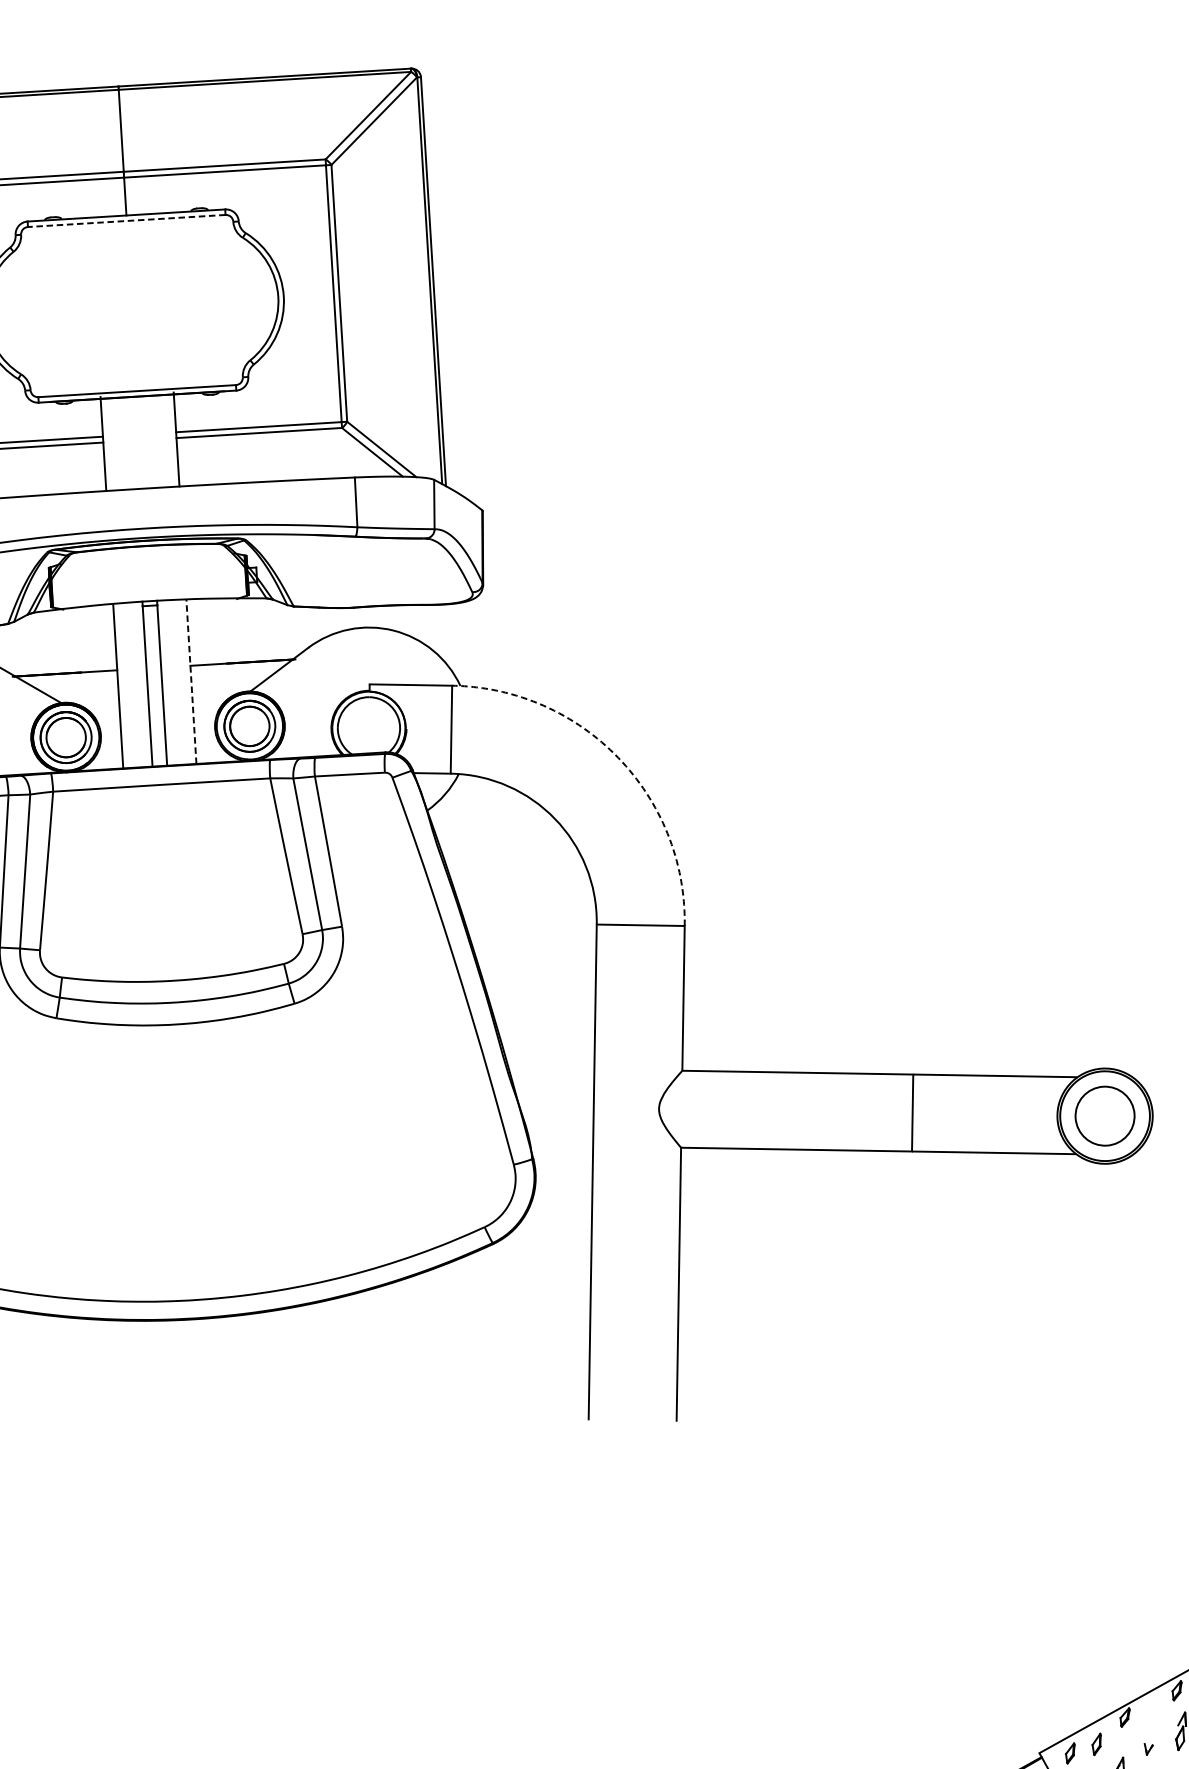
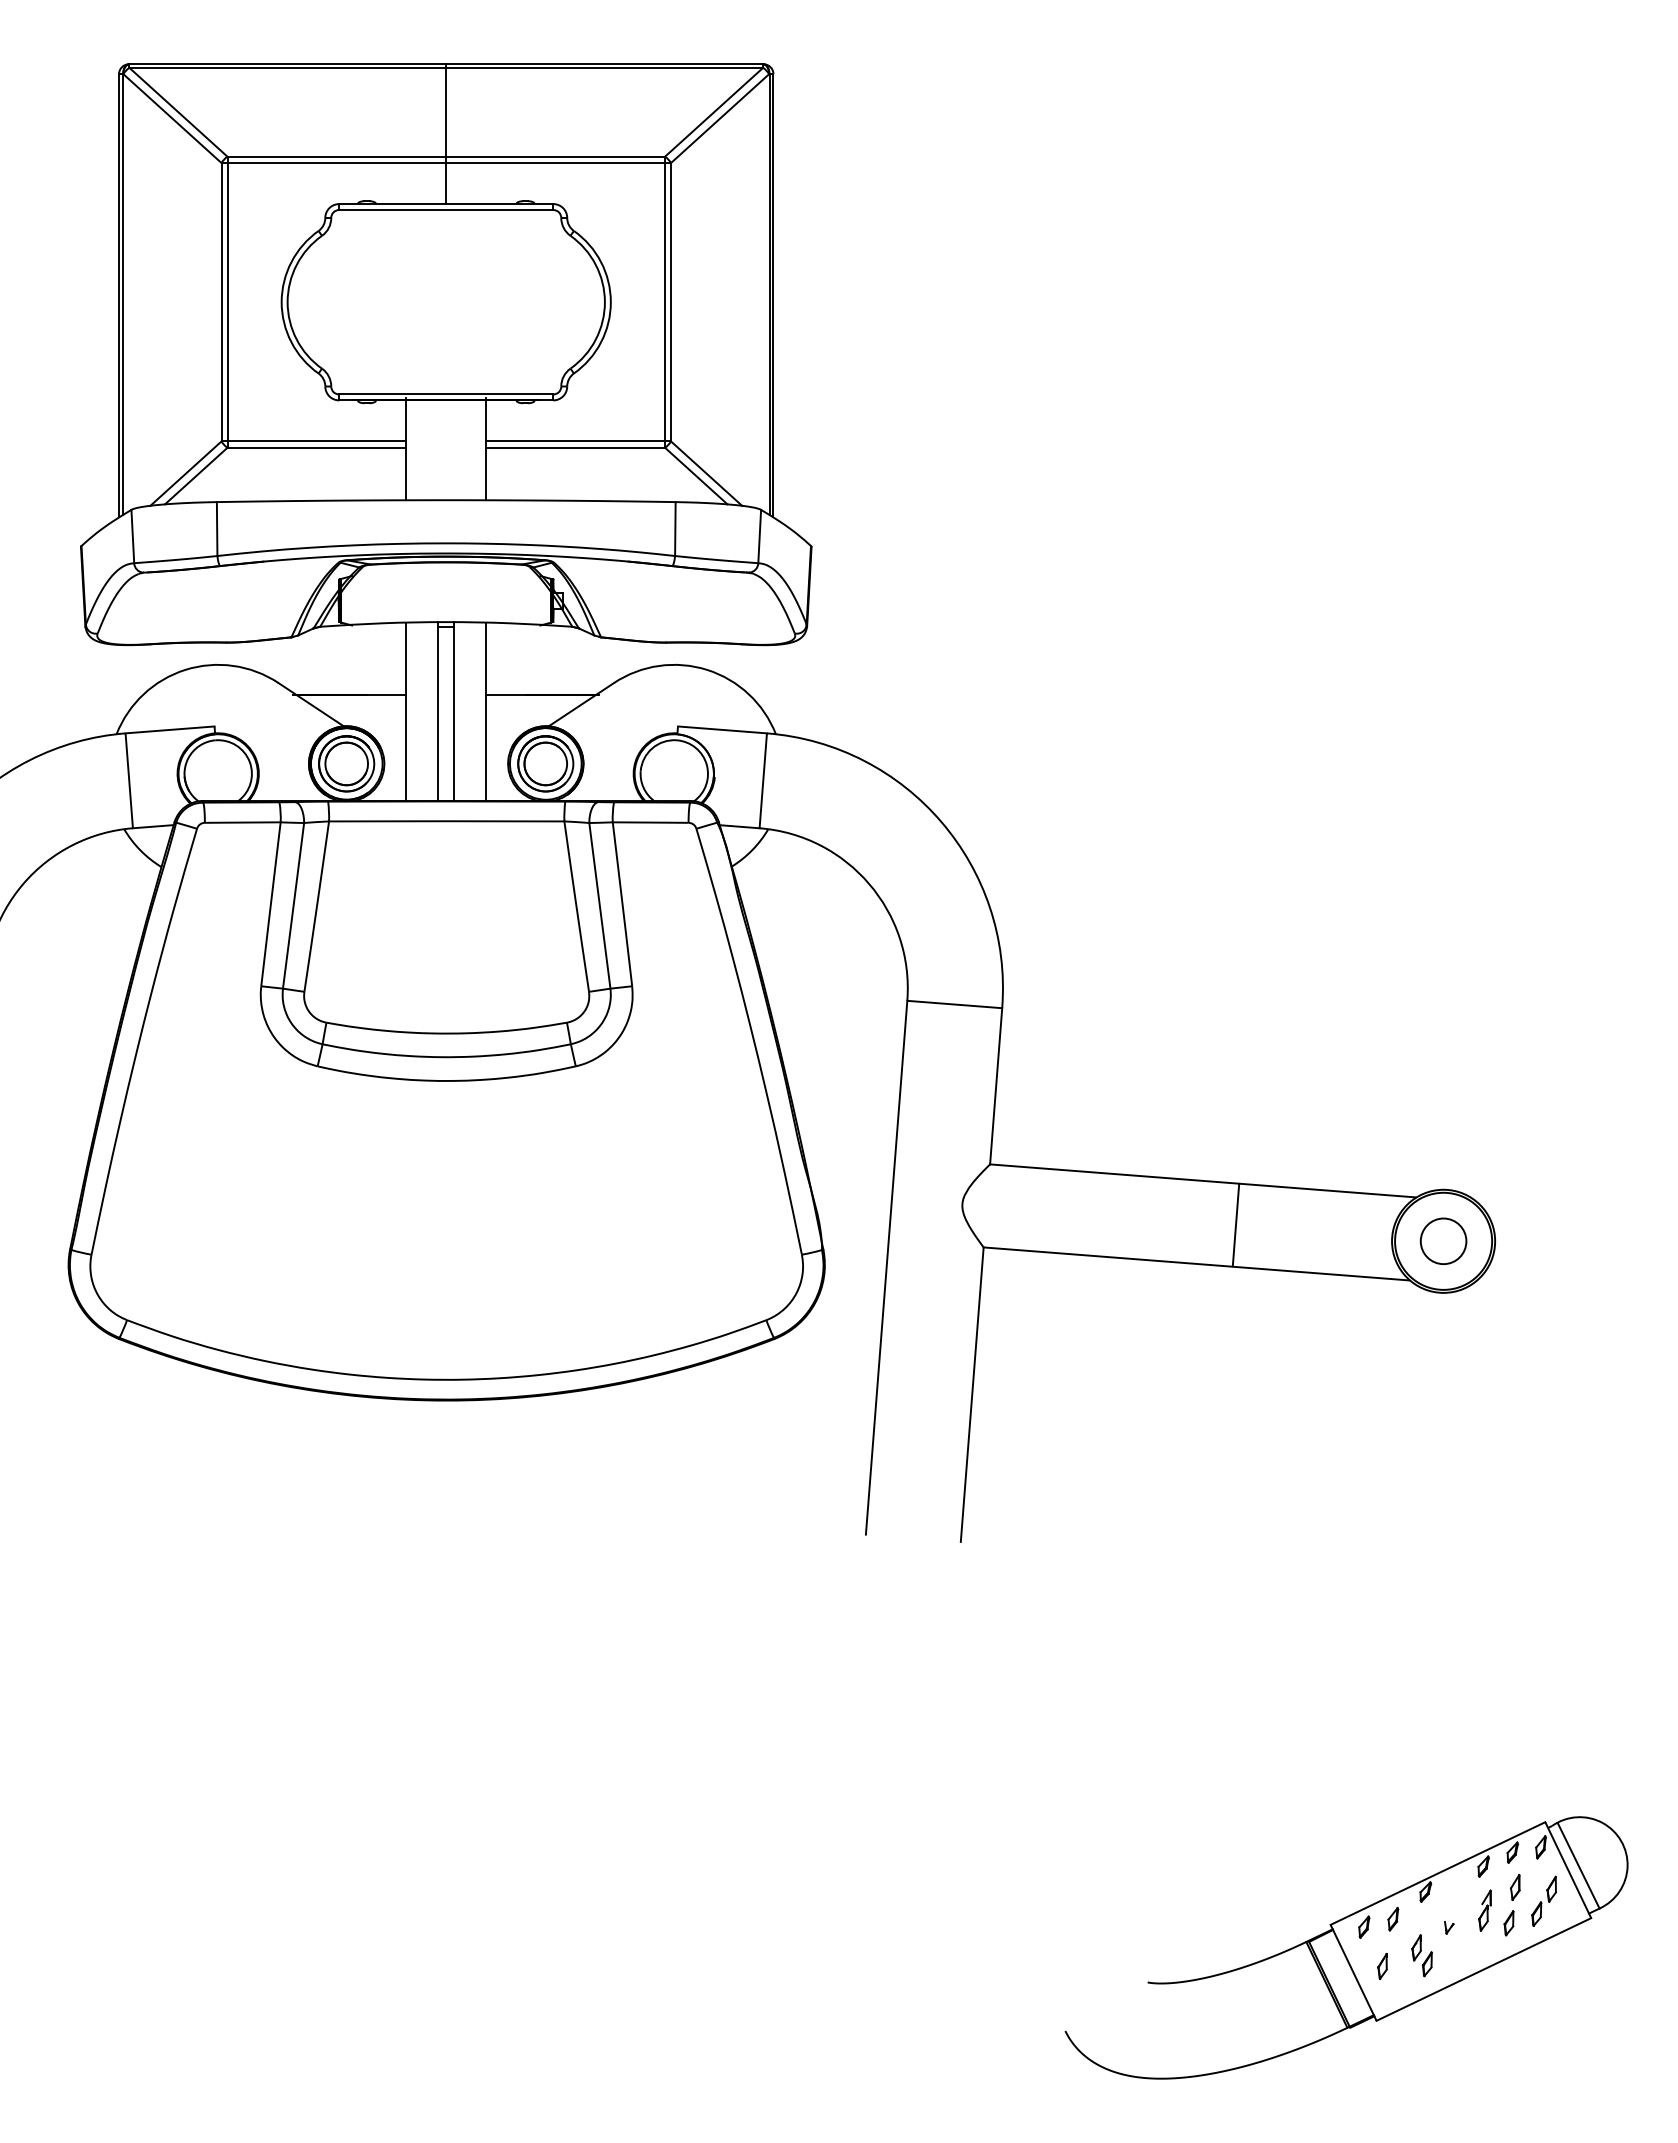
line: (126, 221) -> (445, 210), dashed -> solid
line: (191, 681) -> (485, 711), dashed -> solid
arc: (618, 758) -> (941, 822), dashed -> solid
circle: (1105, 1116) -> (1443, 1241), size x0.71

